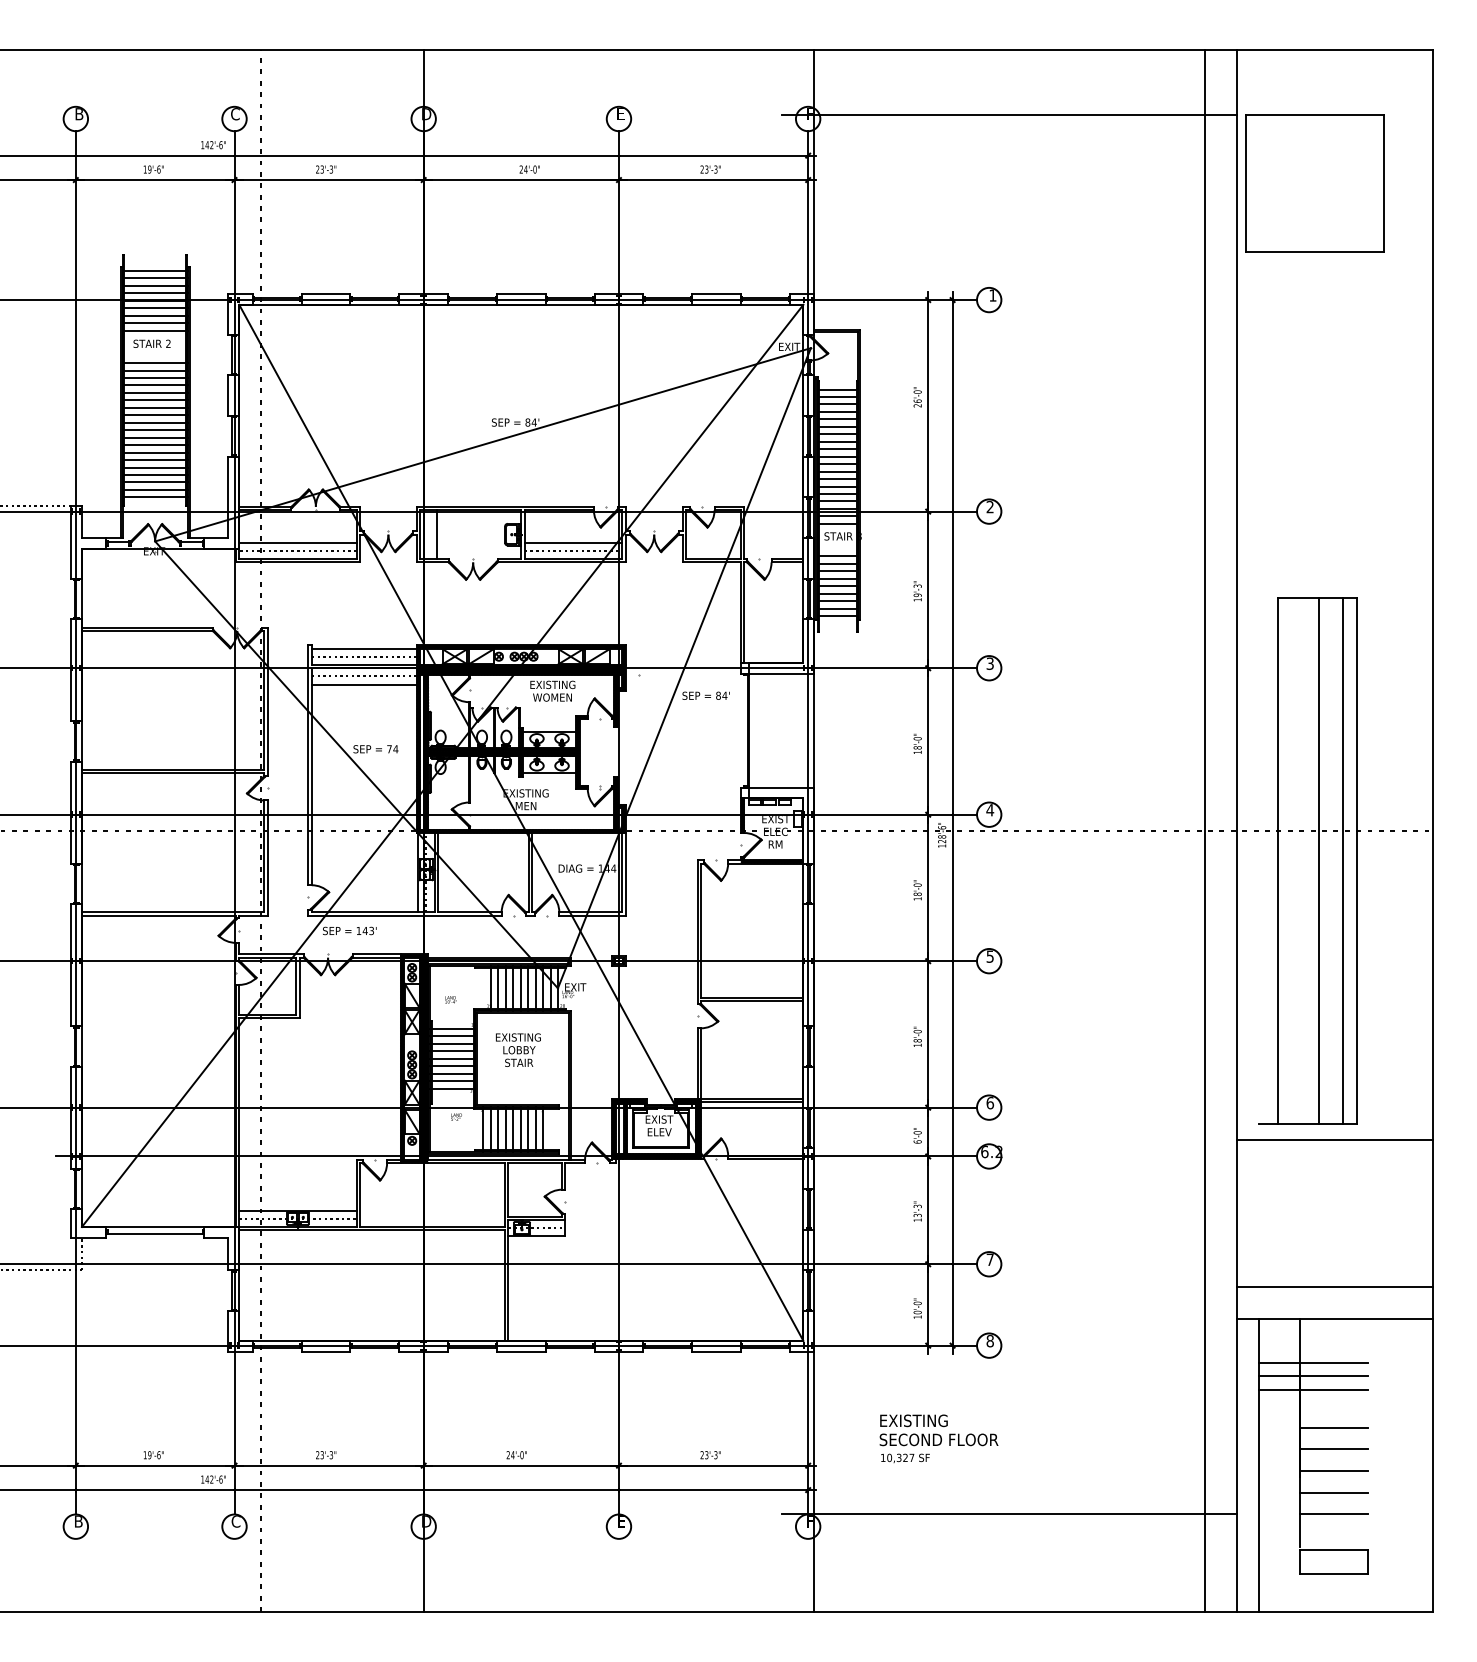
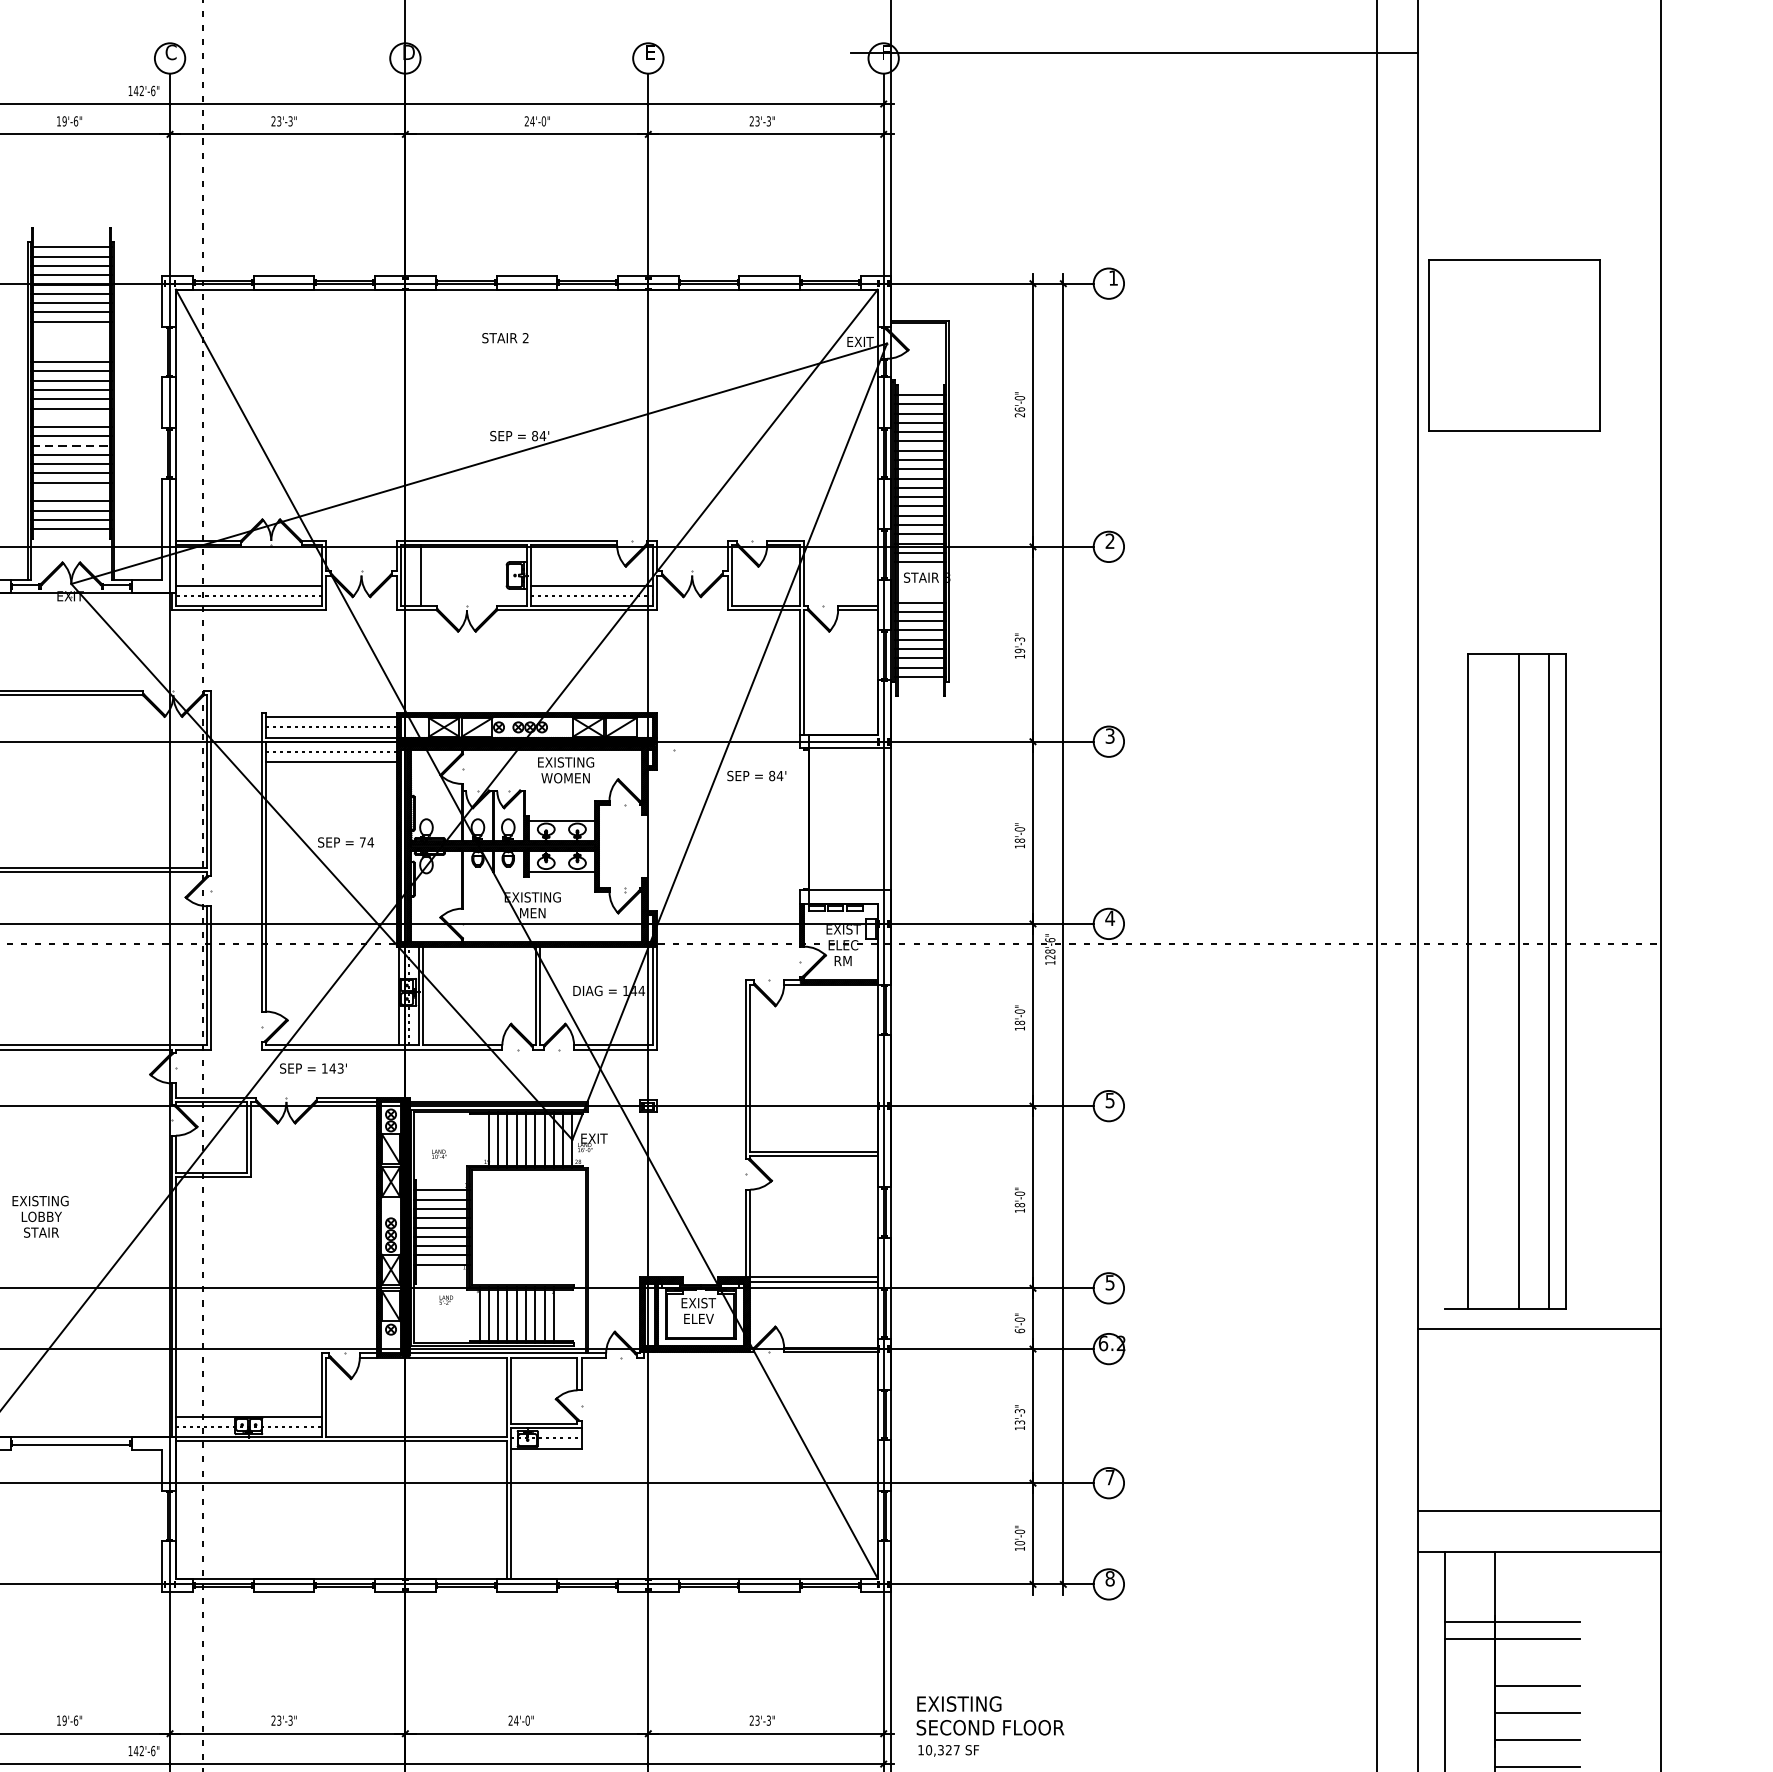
part: (1314, 183) -> (1513, 345), moved
text: (151, 343) -> (504, 337), moved
line: (154, 407) -> (70, 417), removed
line: (155, 430) -> (71, 445), solid -> dashed
line: (154, 467) -> (70, 491), removed
text: (518, 1049) -> (40, 1215), moved
text: (990, 1103) -> (1110, 1283), 6 -> 5
line: (1313, 1362) -> (1512, 1605), removed
text: (938, 1438) -> (989, 1726), moved

